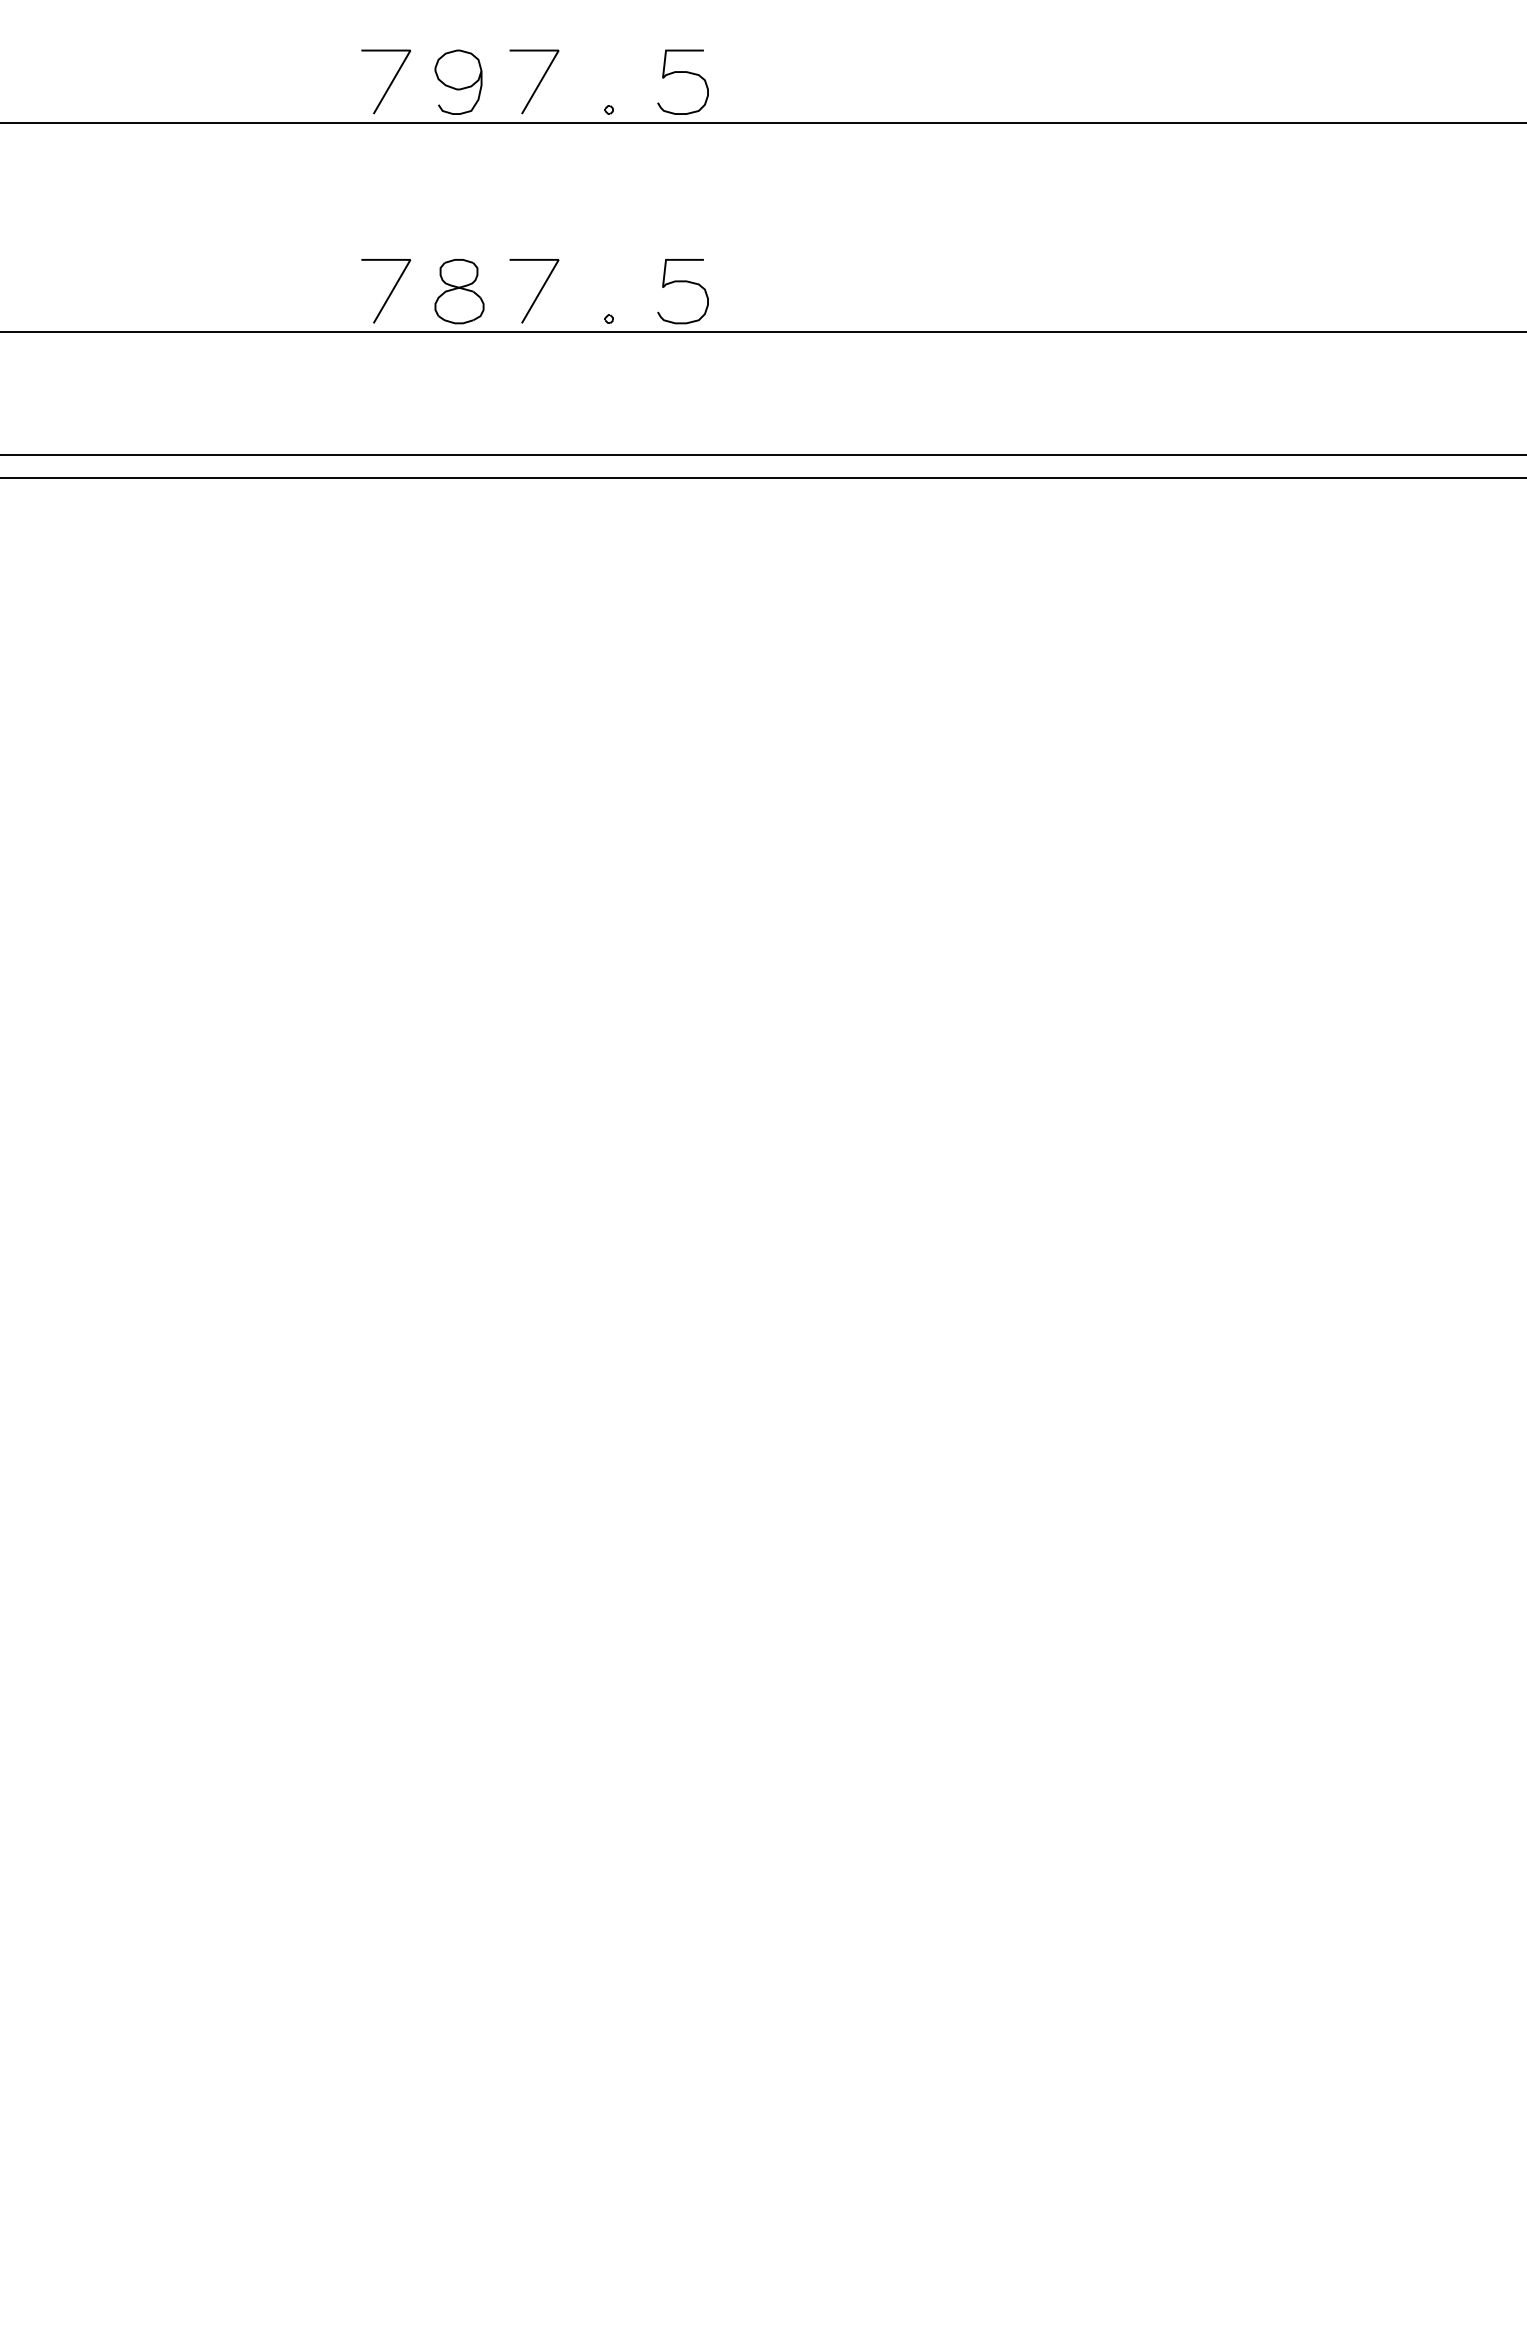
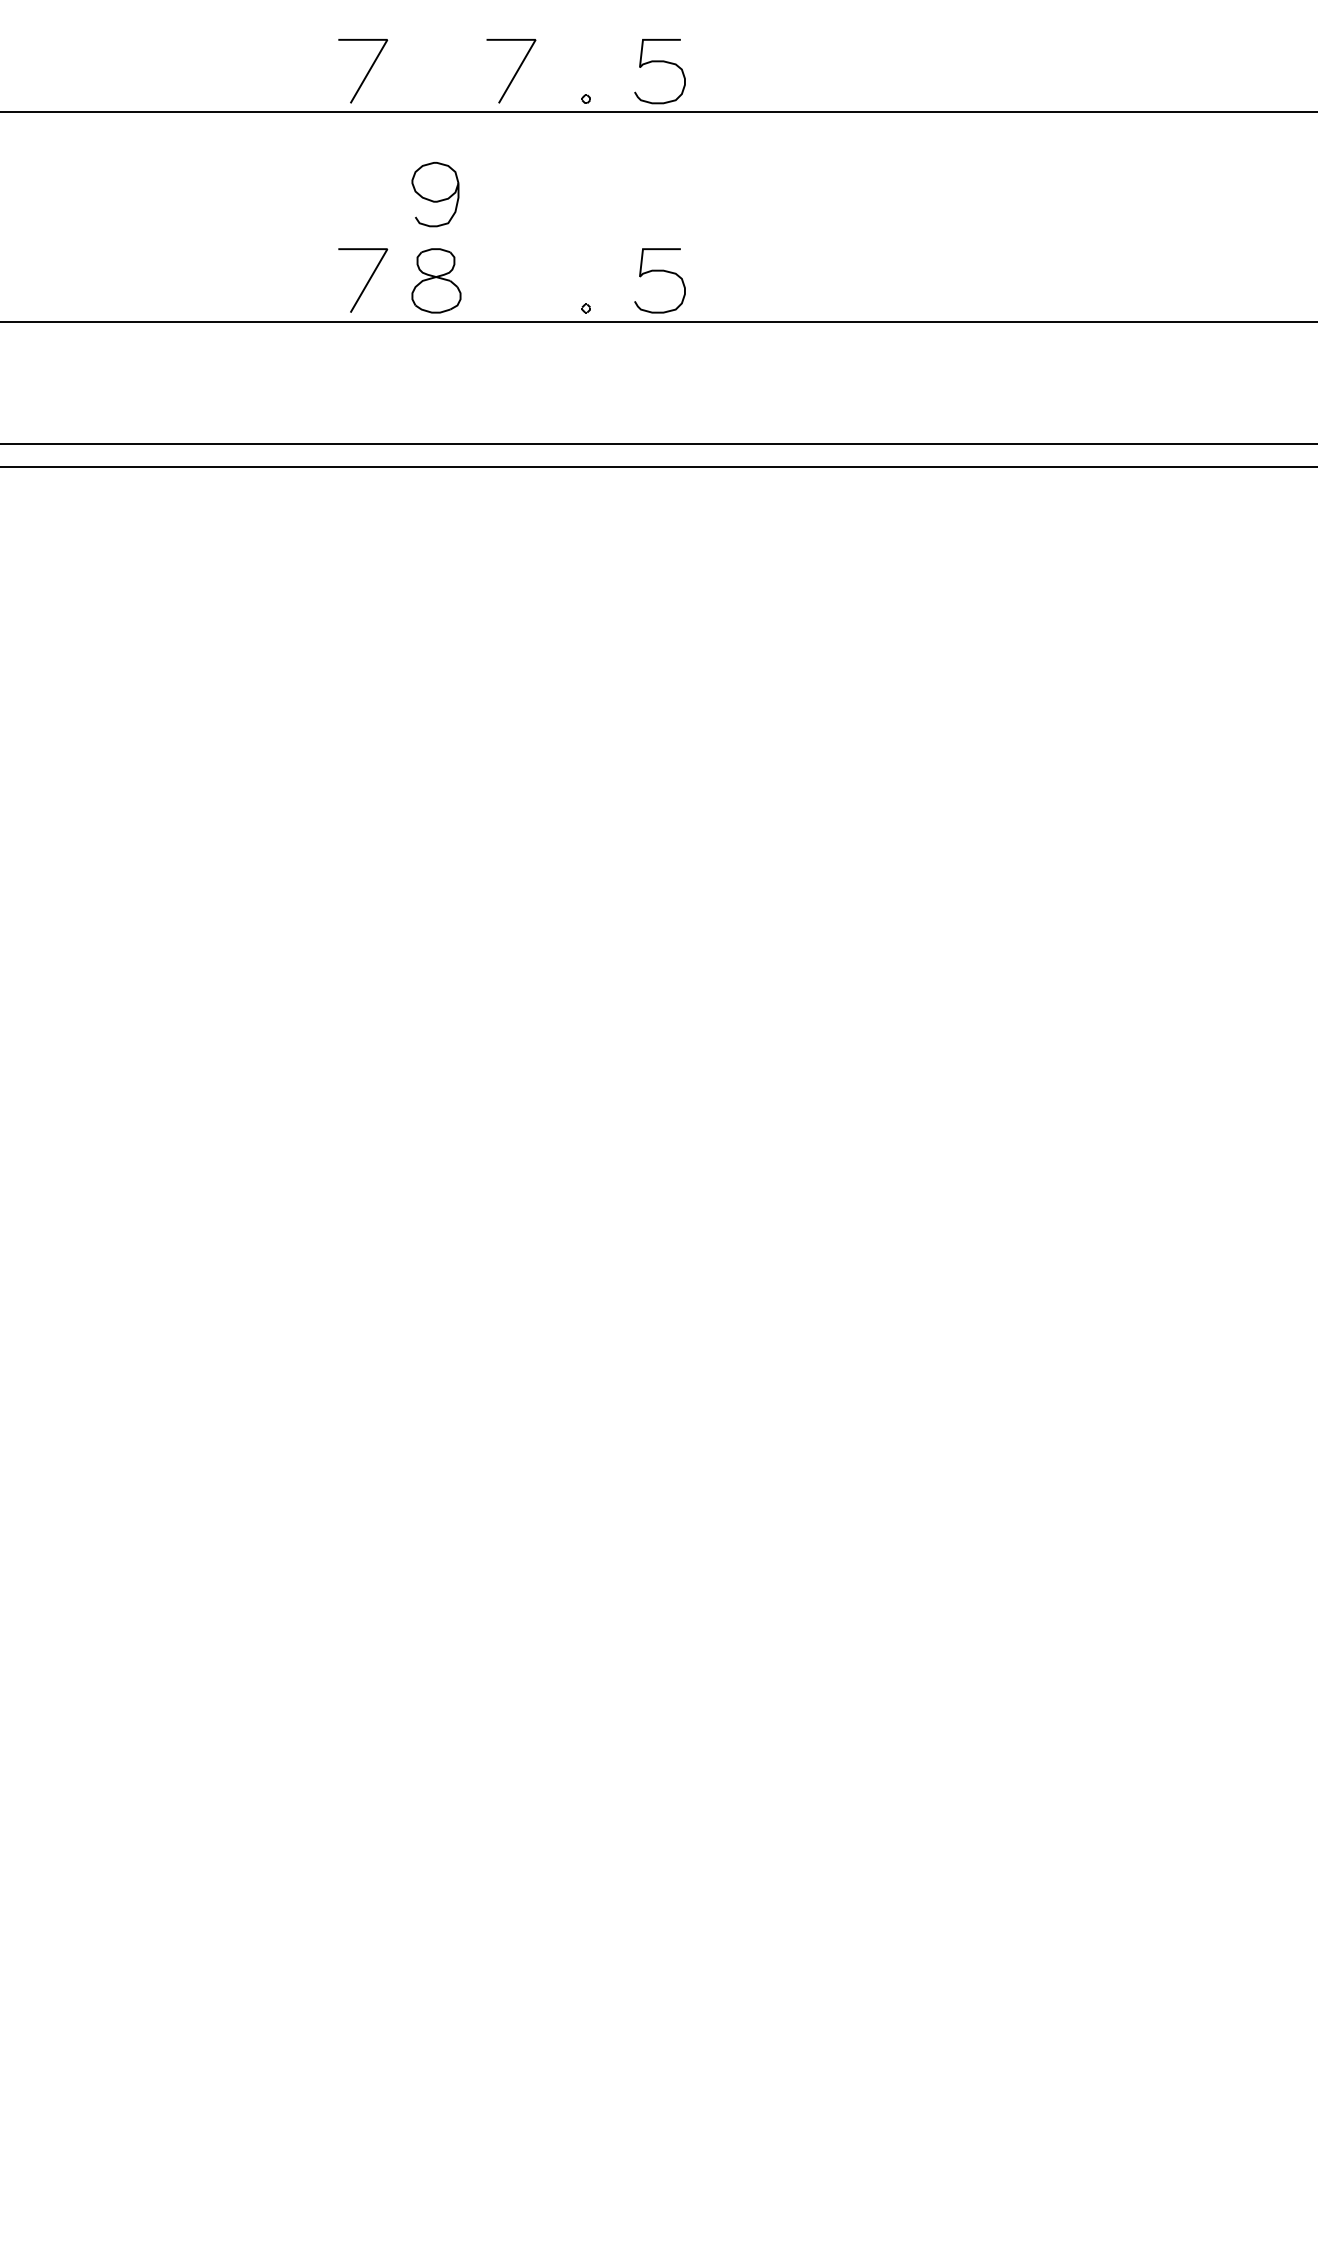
curve: (458, 88) -> (435, 200), moved
line: (538, 292) -> (515, 281), removed

